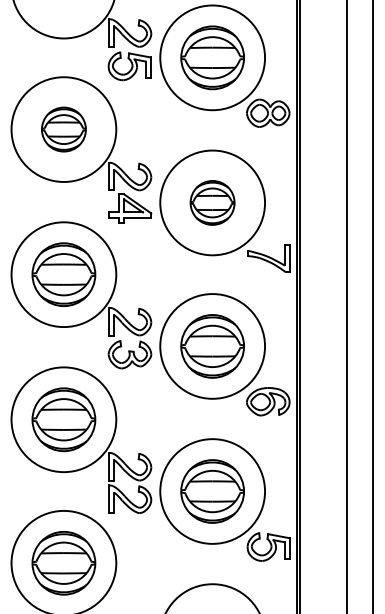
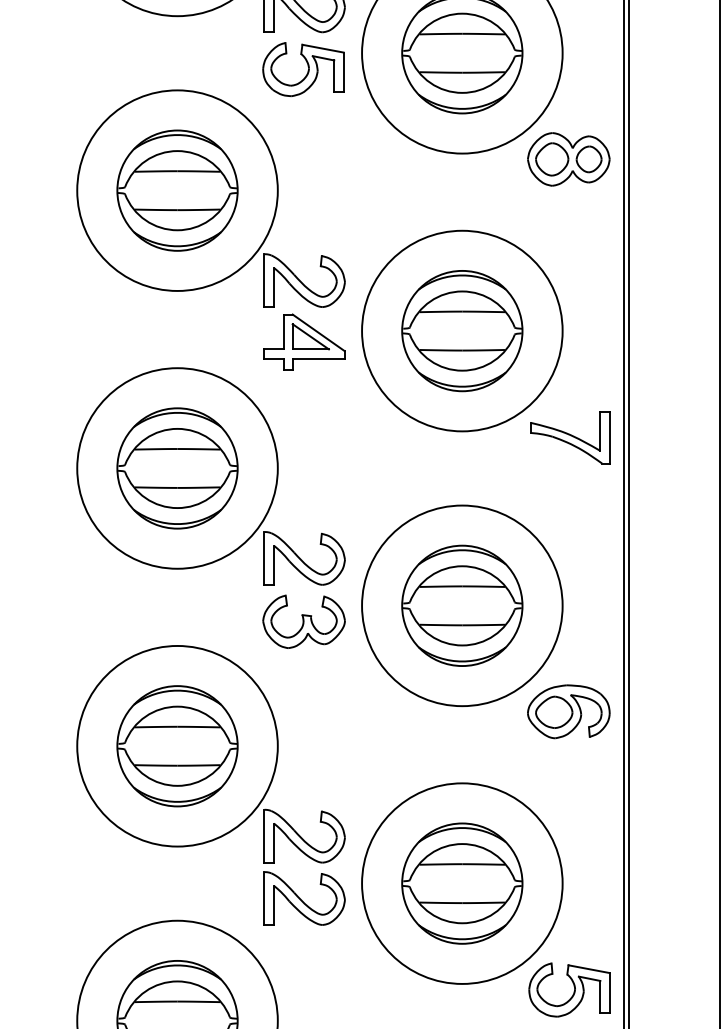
part: (63, 129) -> (176, 190), size x1.43
part: (212, 202) -> (462, 330), size x1.43

